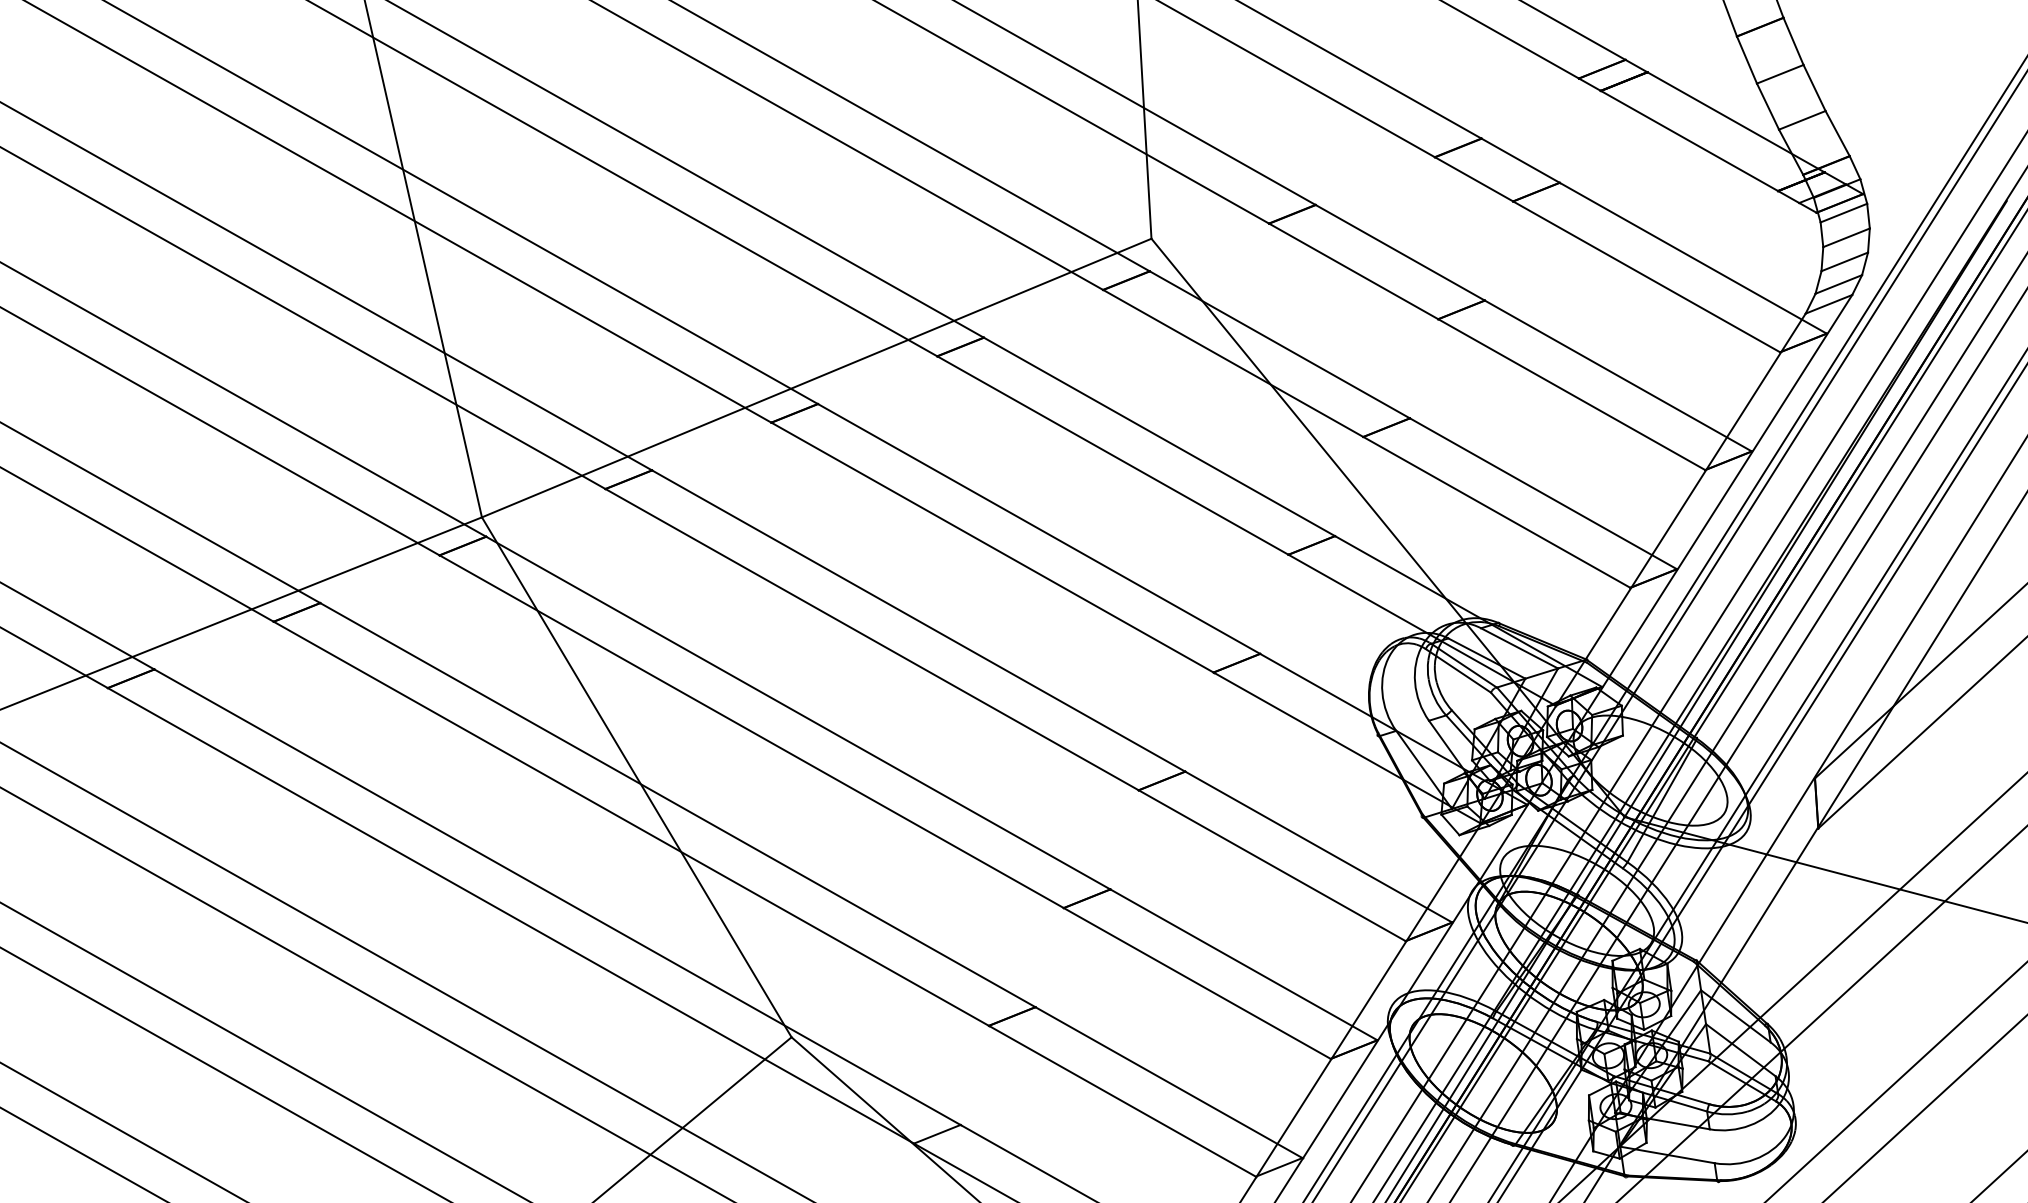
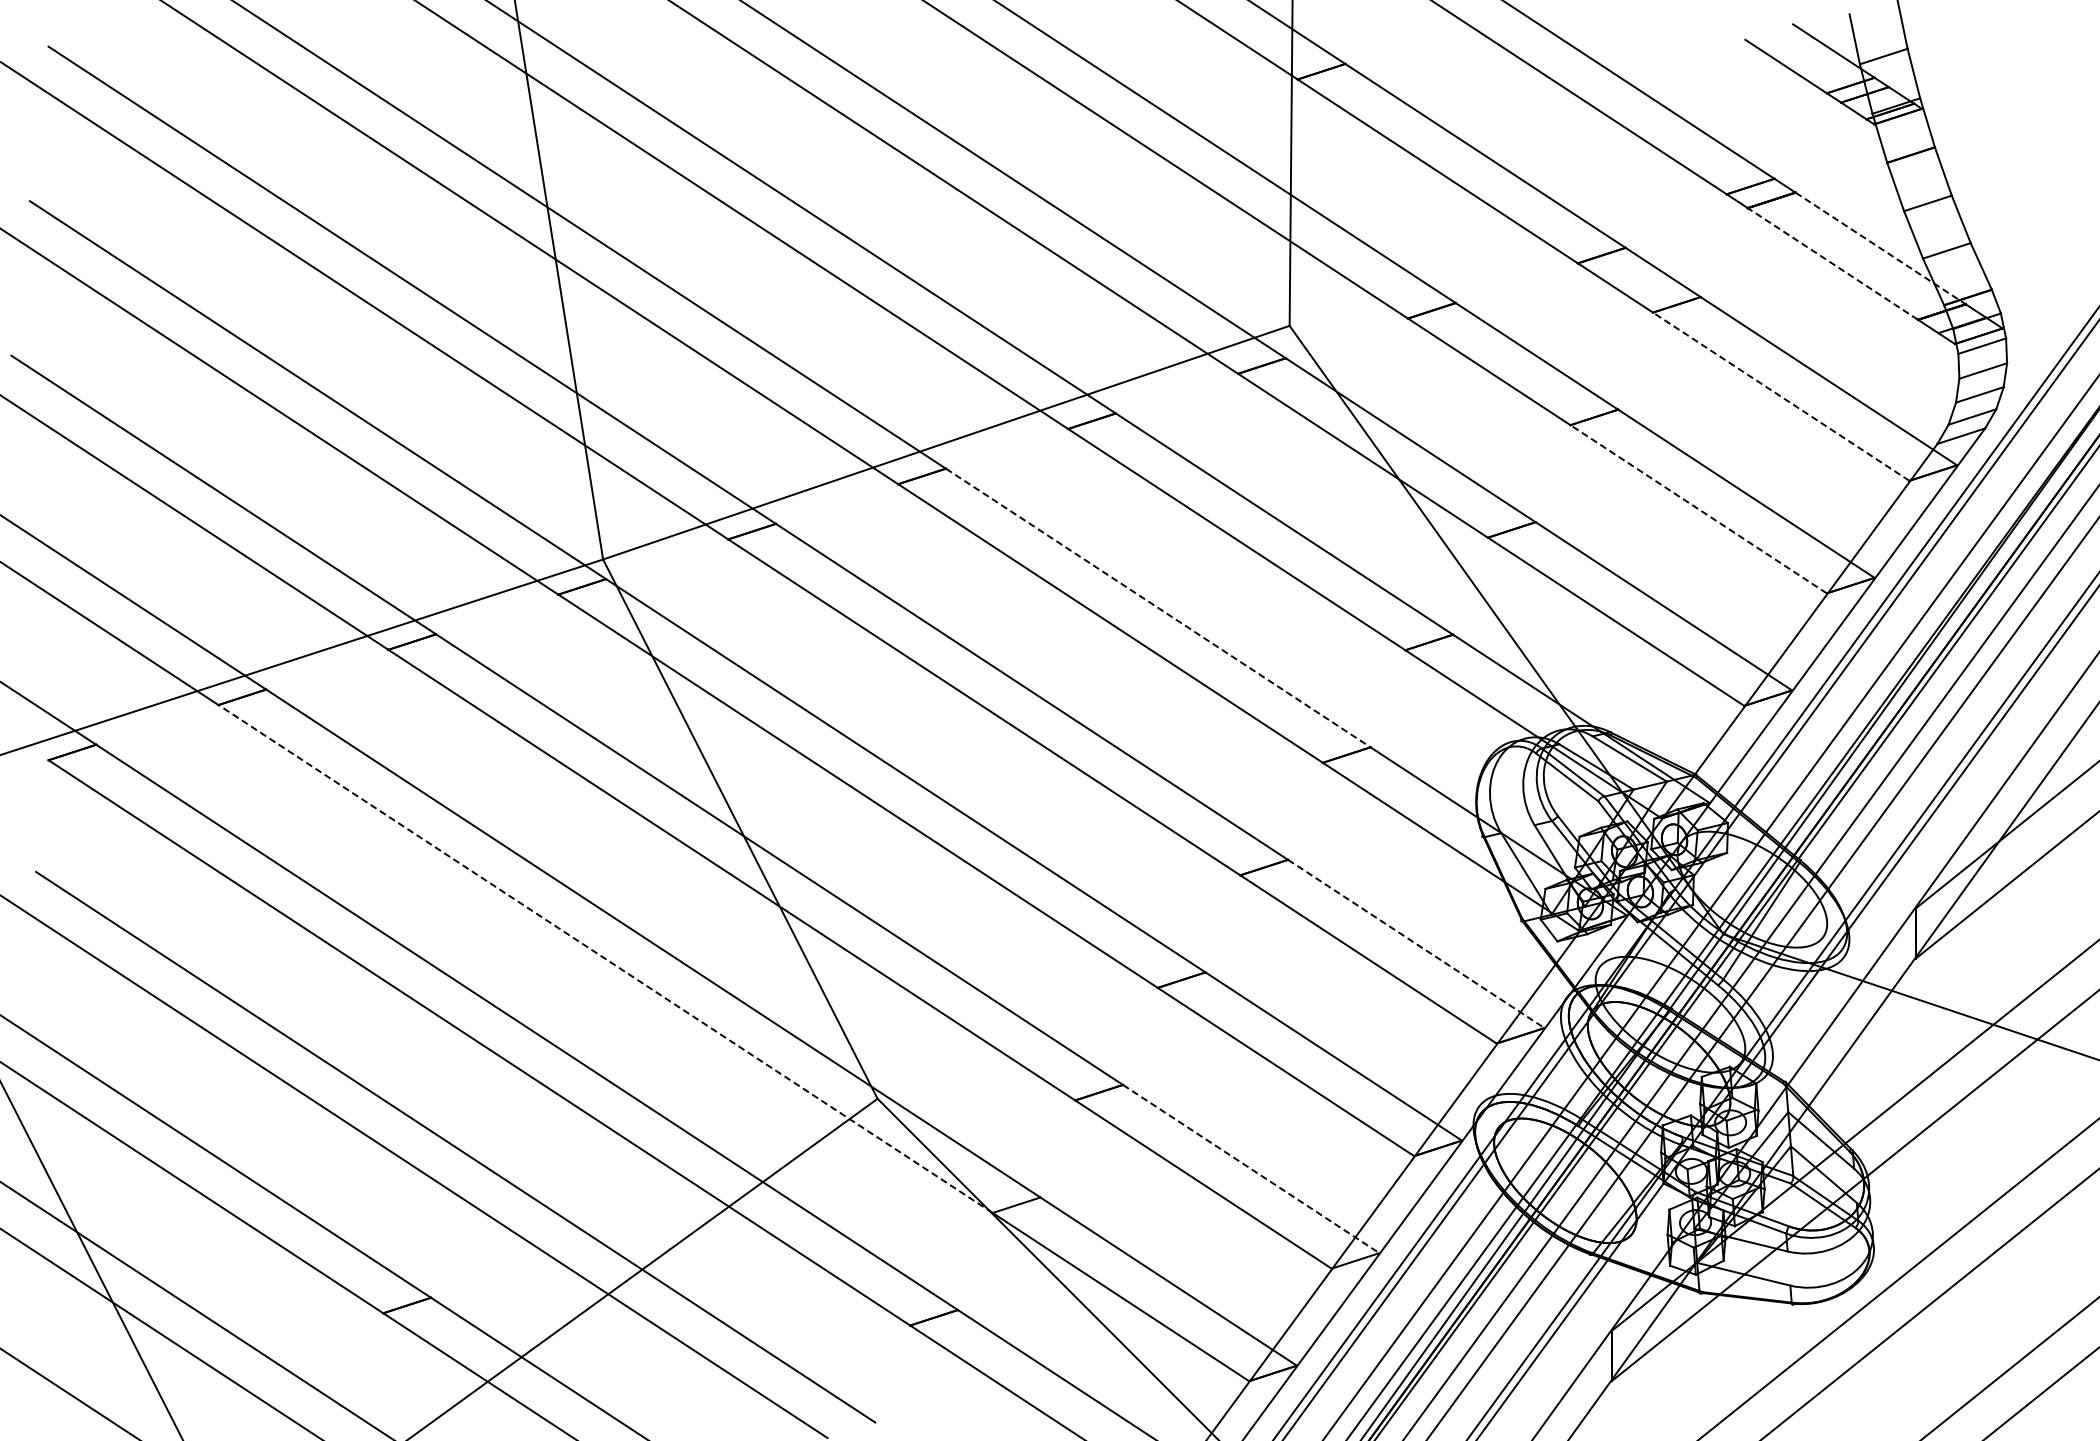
line: (1735, 122) -> (1880, 248), solid -> dashed
line: (1689, 140) -> (1832, 263), solid -> dashed
line: (1645, 276) -> (1780, 396), solid -> dashed
line: (1571, 394) -> (1698, 509), solid -> dashed
line: (1039, 529) -> (1158, 608), solid -> dashed
line: (1319, 847) -> (1416, 944), solid -> dashed
line: (510, 916) -> (605, 959), solid -> dashed
line: (1169, 1083) -> (1251, 1169), solid -> dashed

